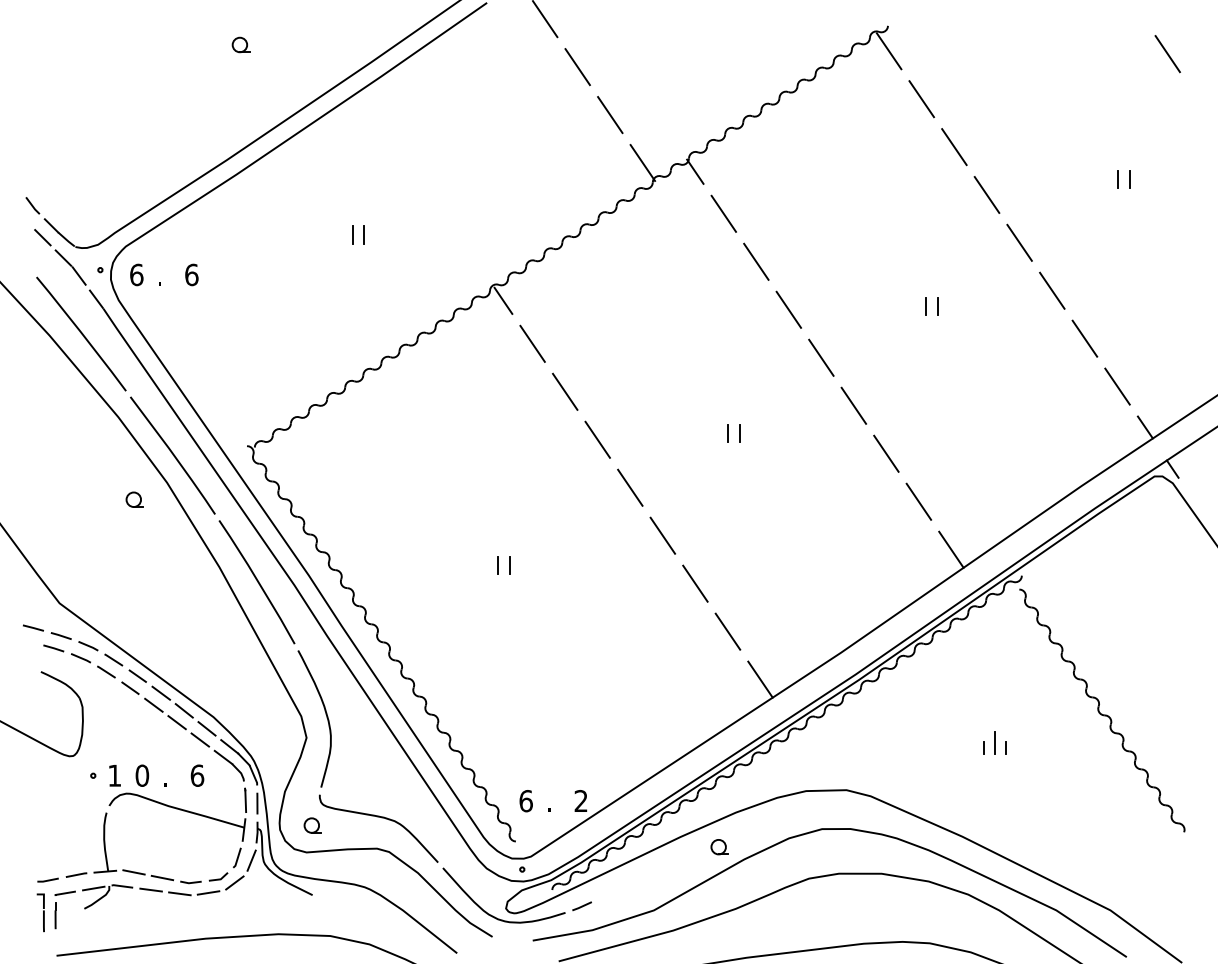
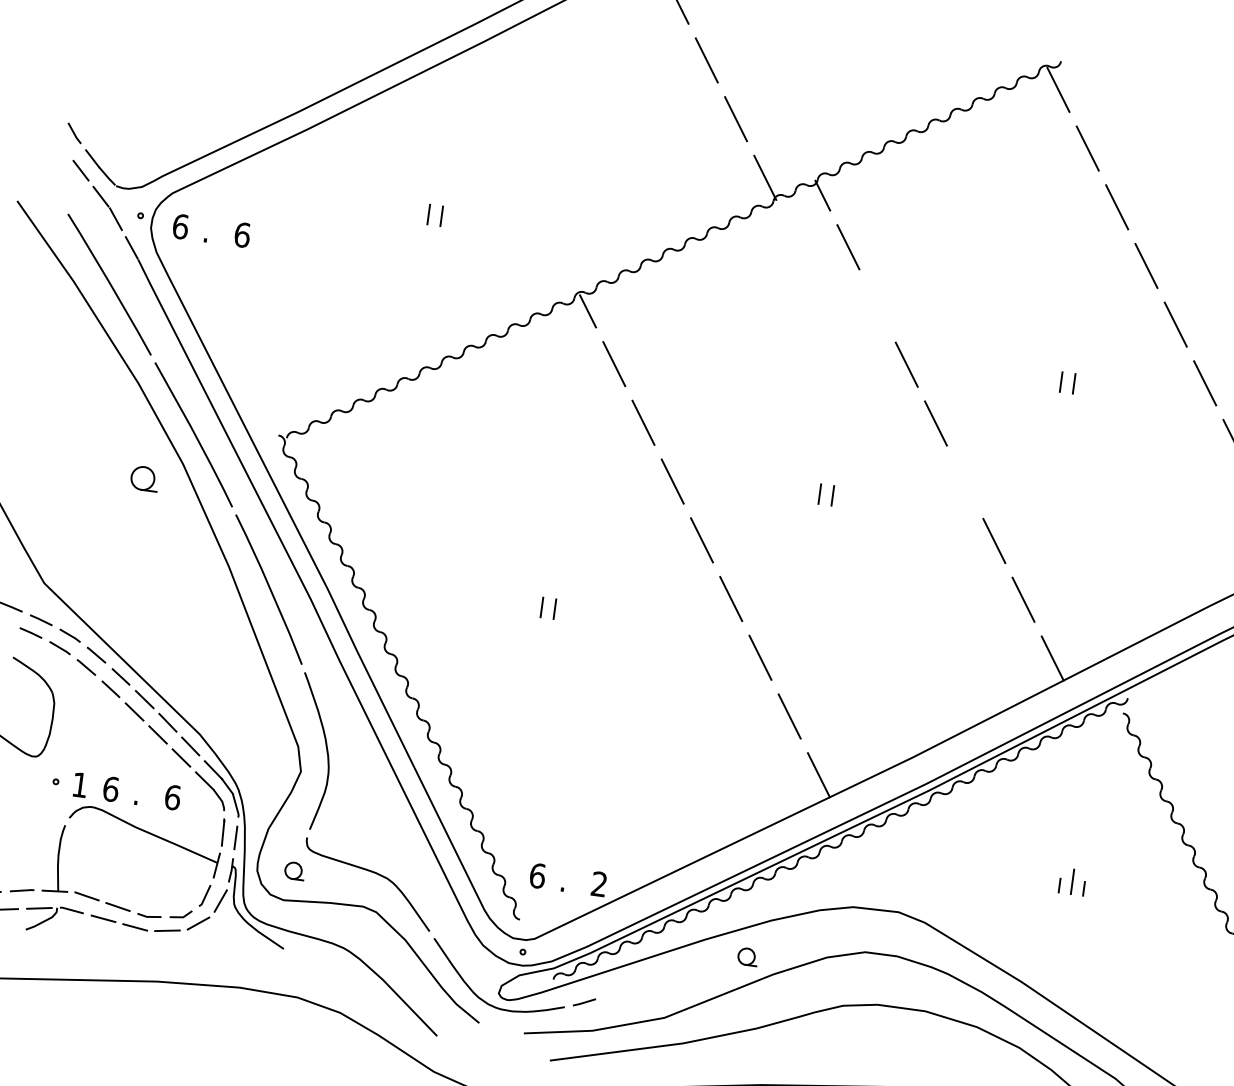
line: (756, 261) -> (877, 305), removed
line: (853, 405) -> (964, 481), removed
part: (134, 499) -> (144, 478), size x1.4
text: (142, 775) -> (111, 789), 0 -> 6

